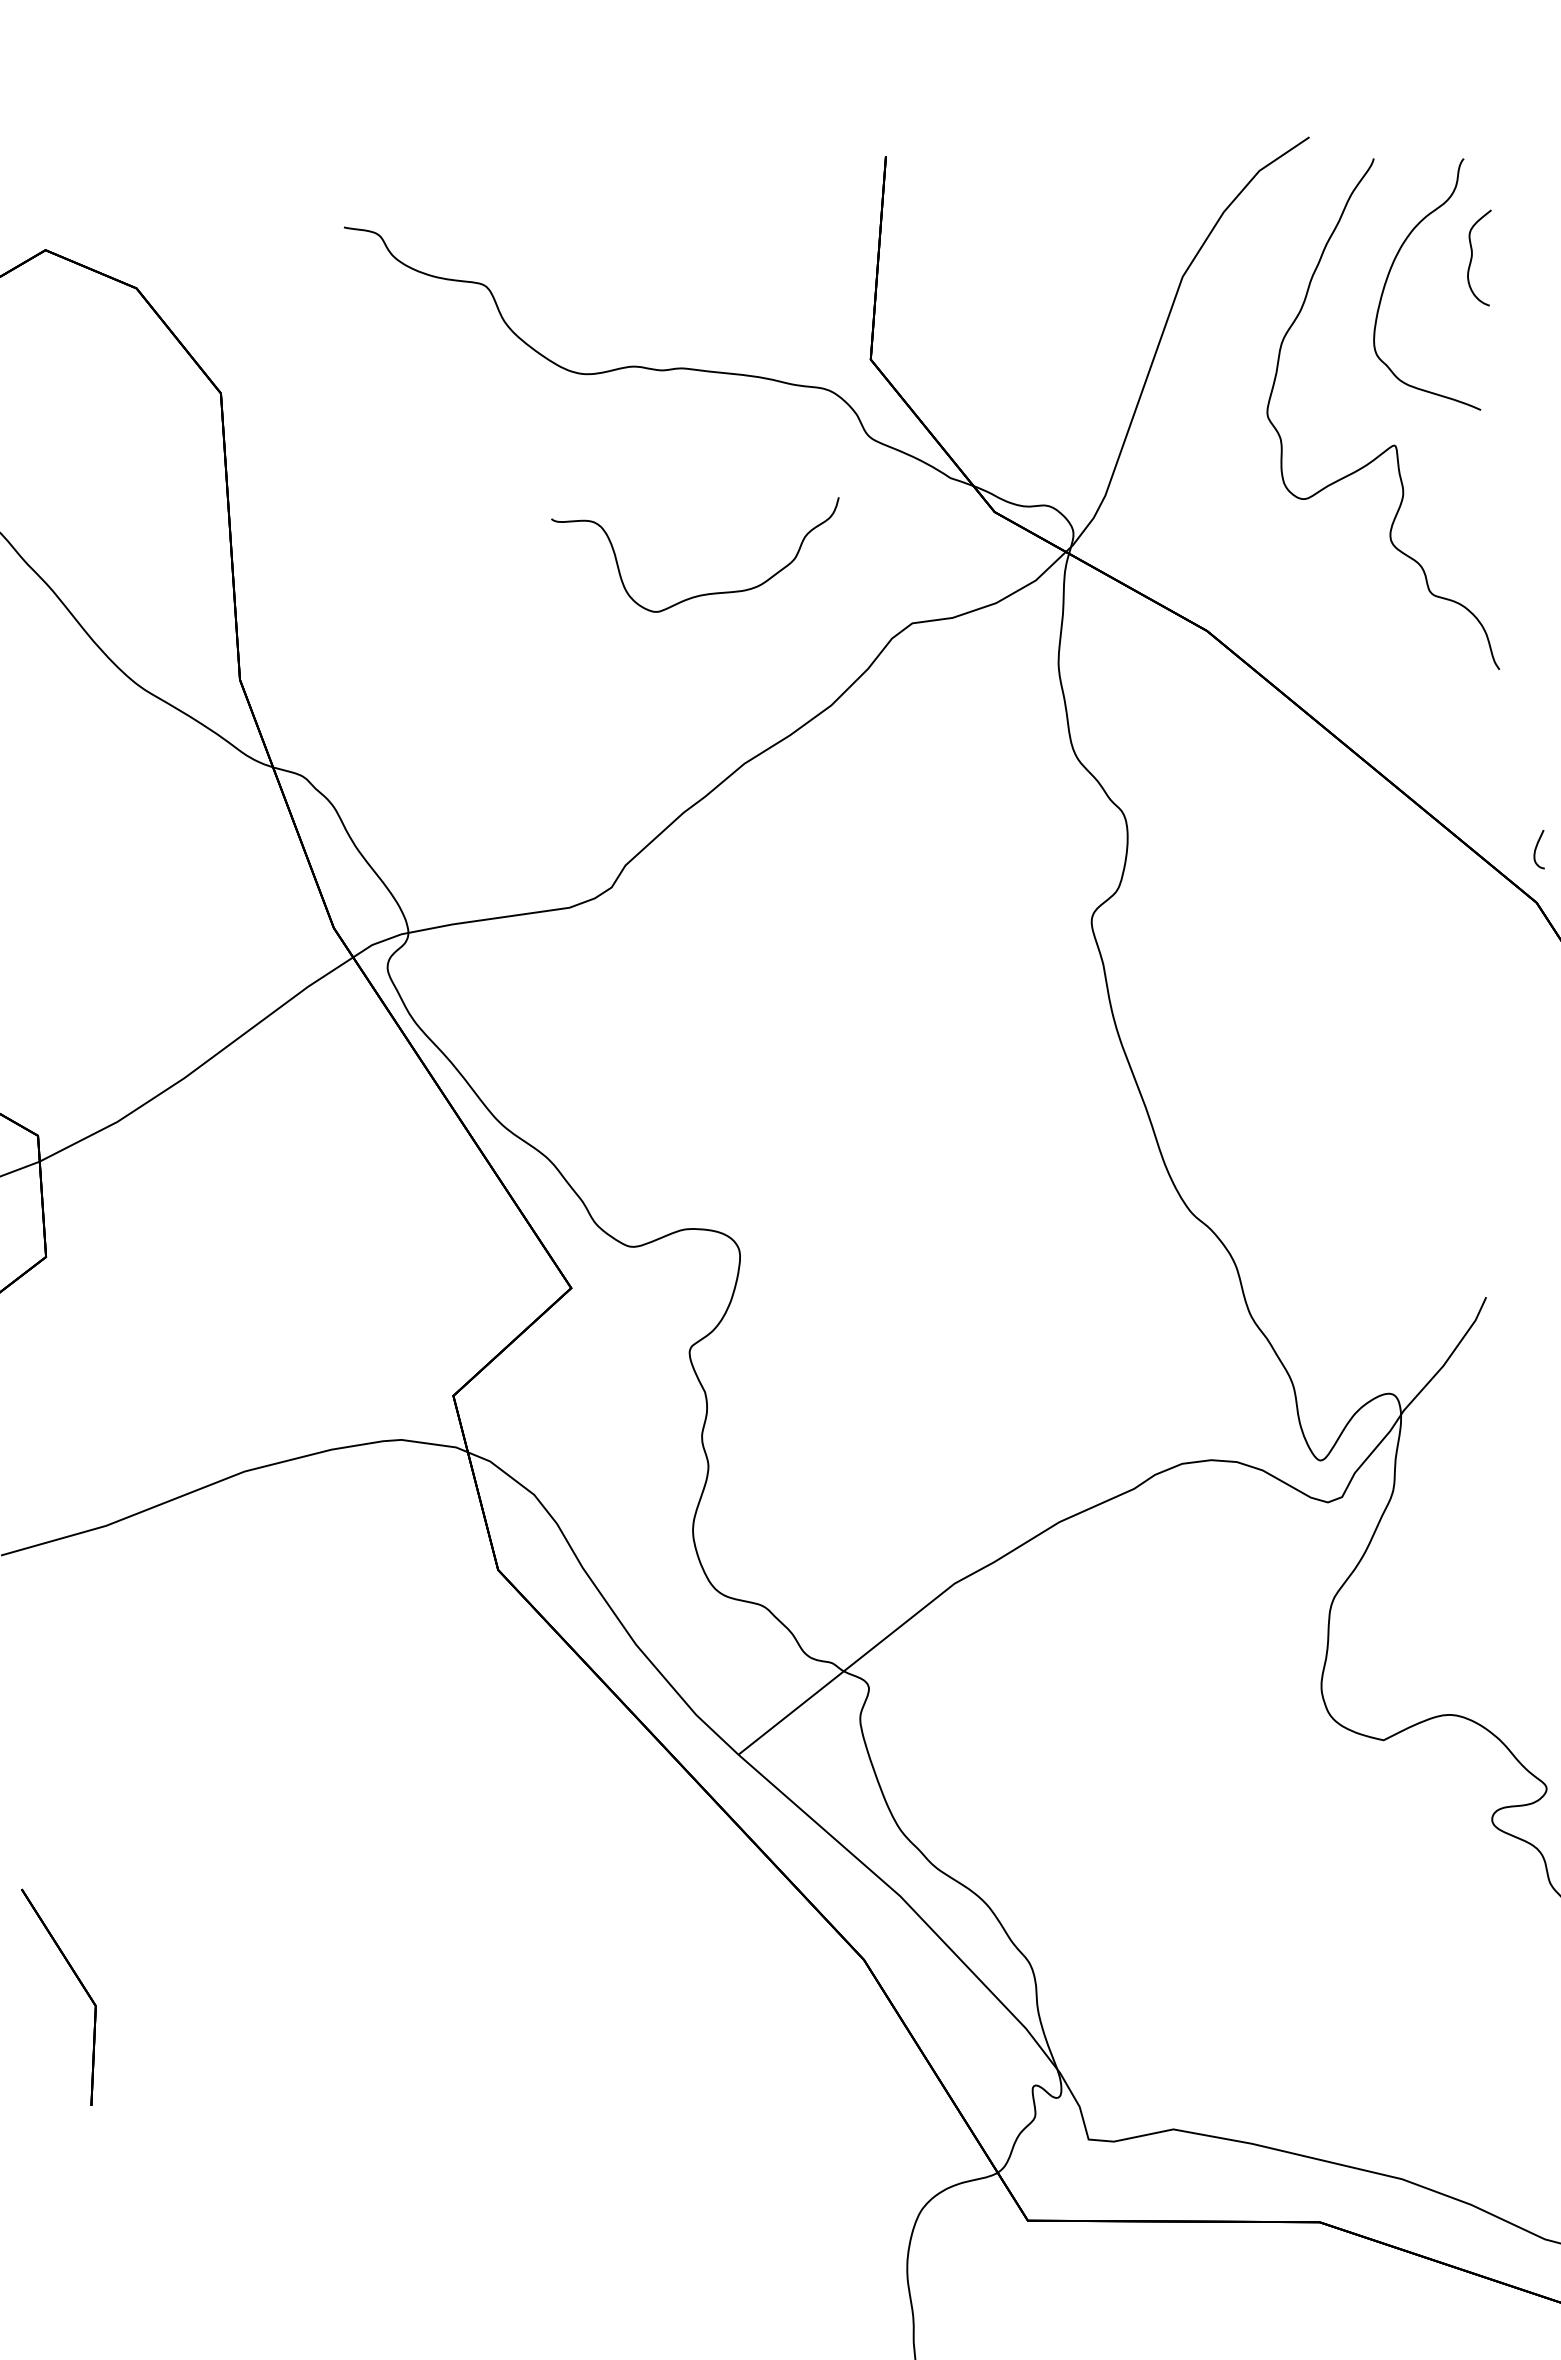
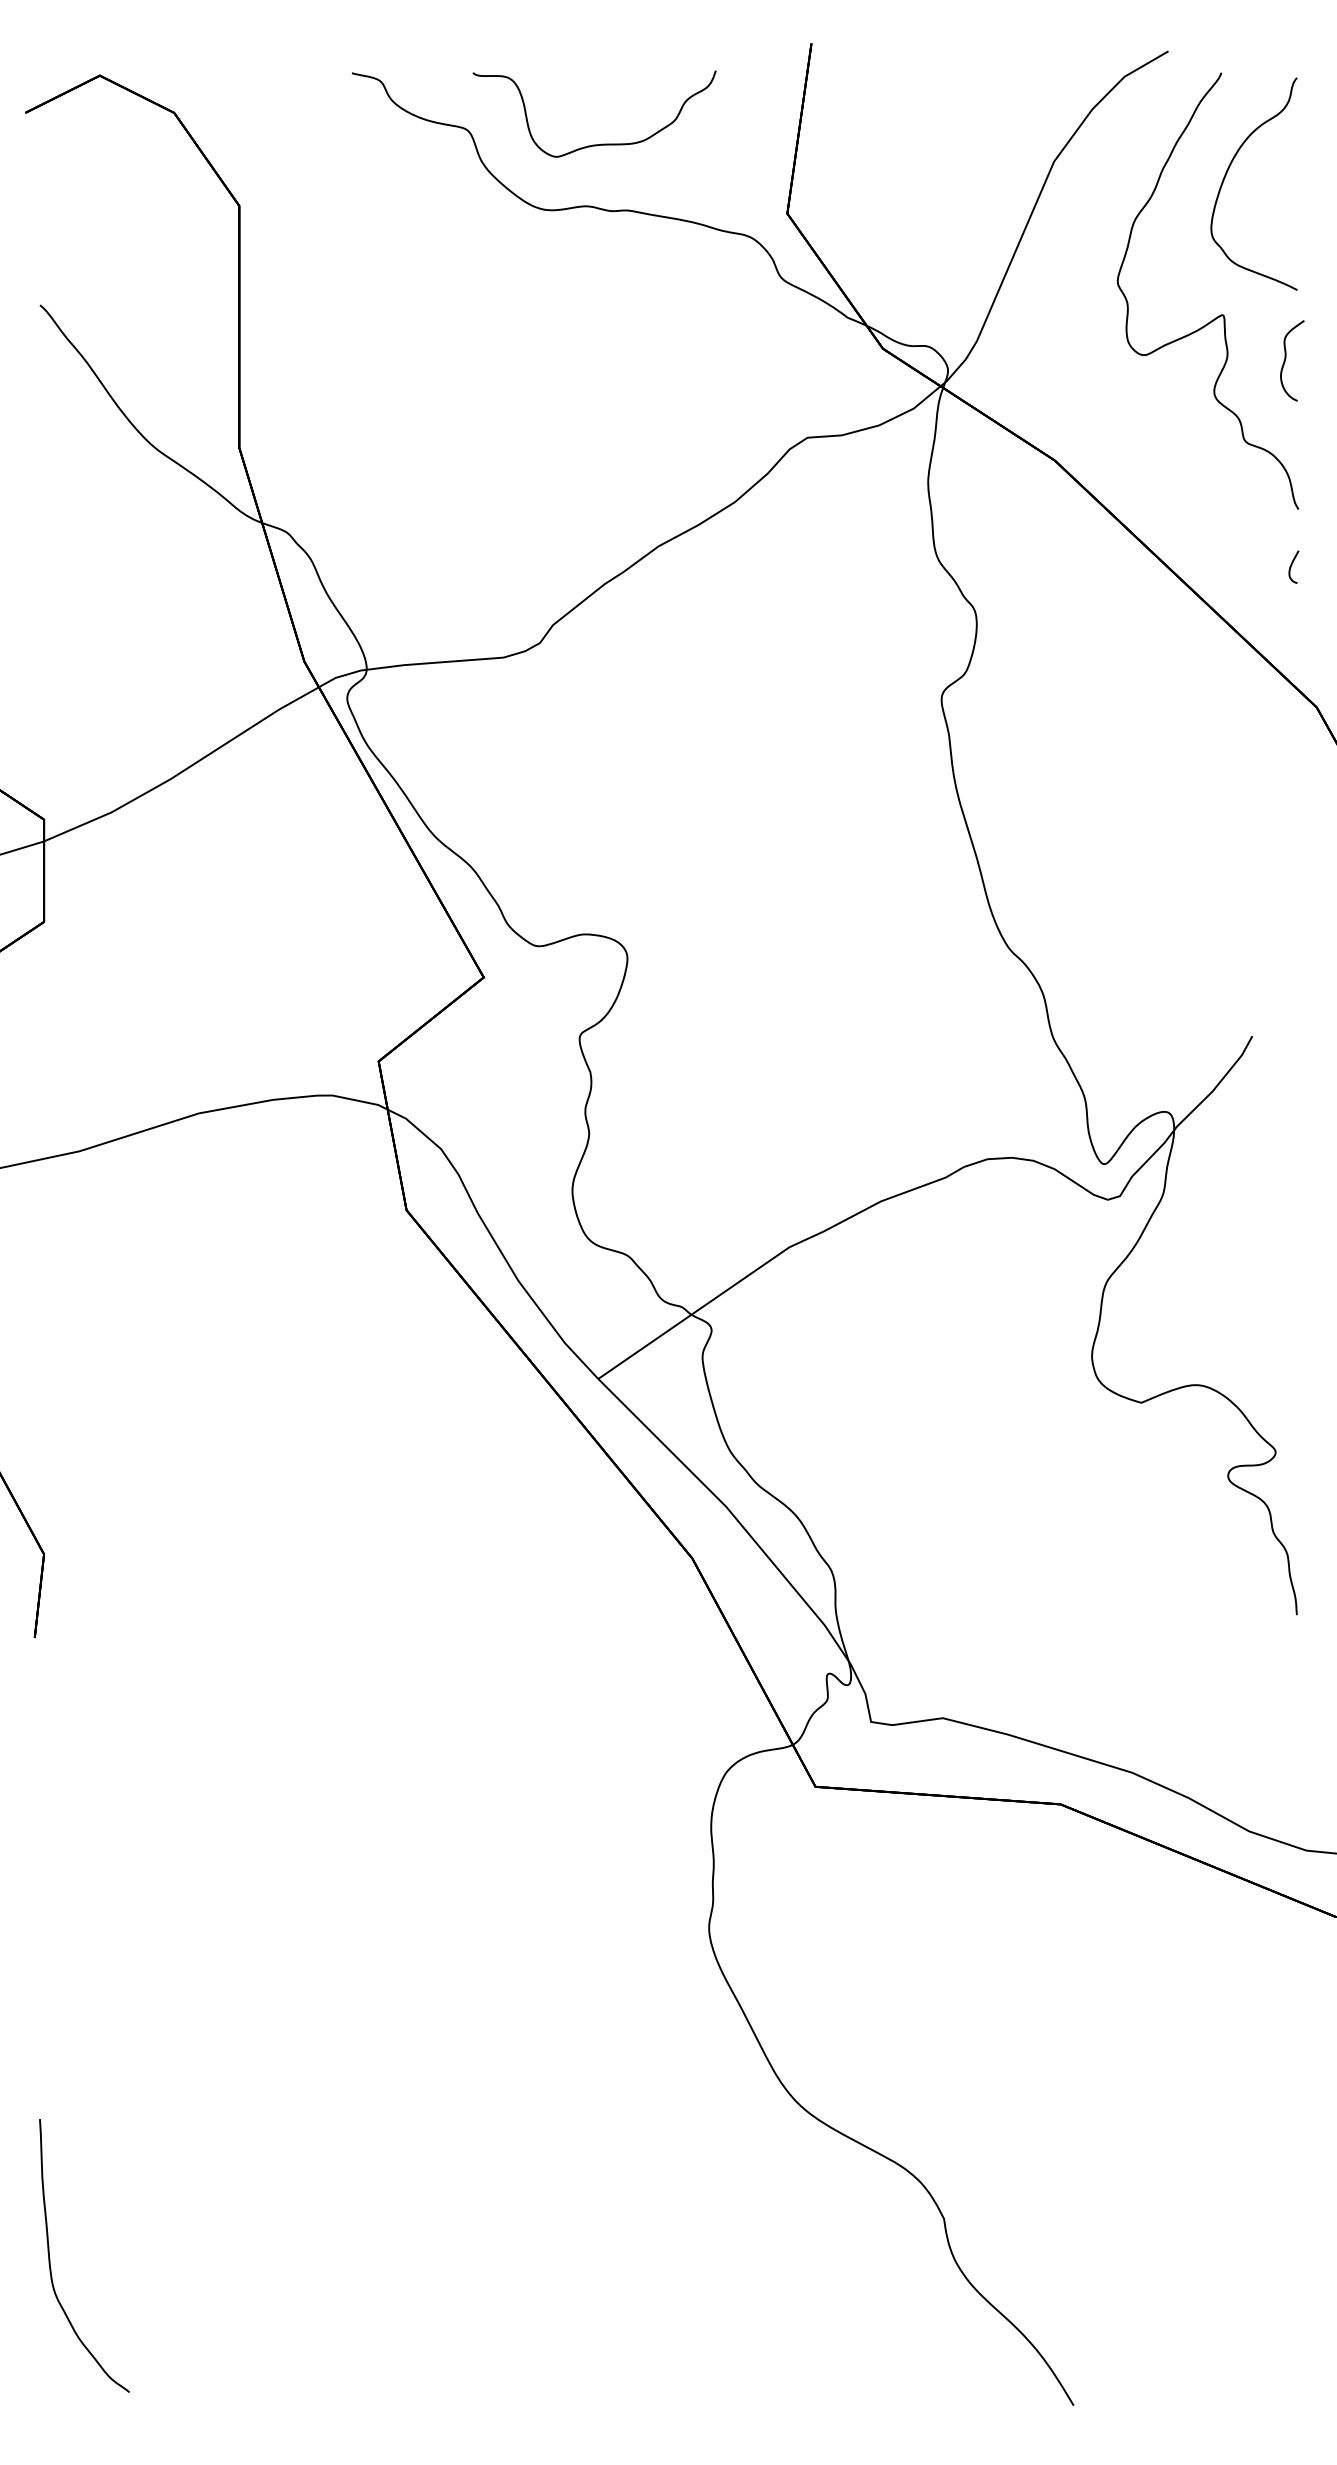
curve: (1473, 256) -> (1286, 358), moved
curve: (709, 592) -> (601, 143), moved
curve: (1537, 848) -> (1292, 565), moved

